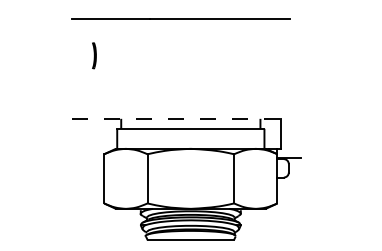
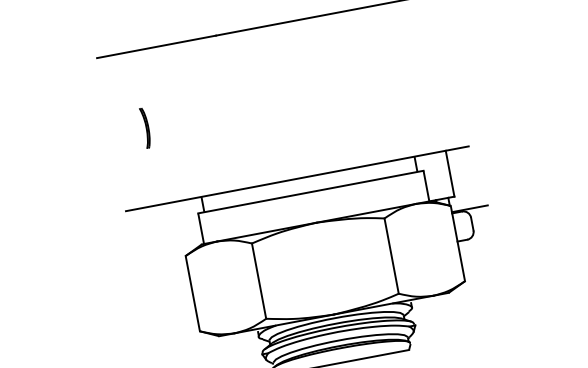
line: (94, 55) -> (146, 127), moved
line: (183, 118) -> (296, 178), dashed -> solid

